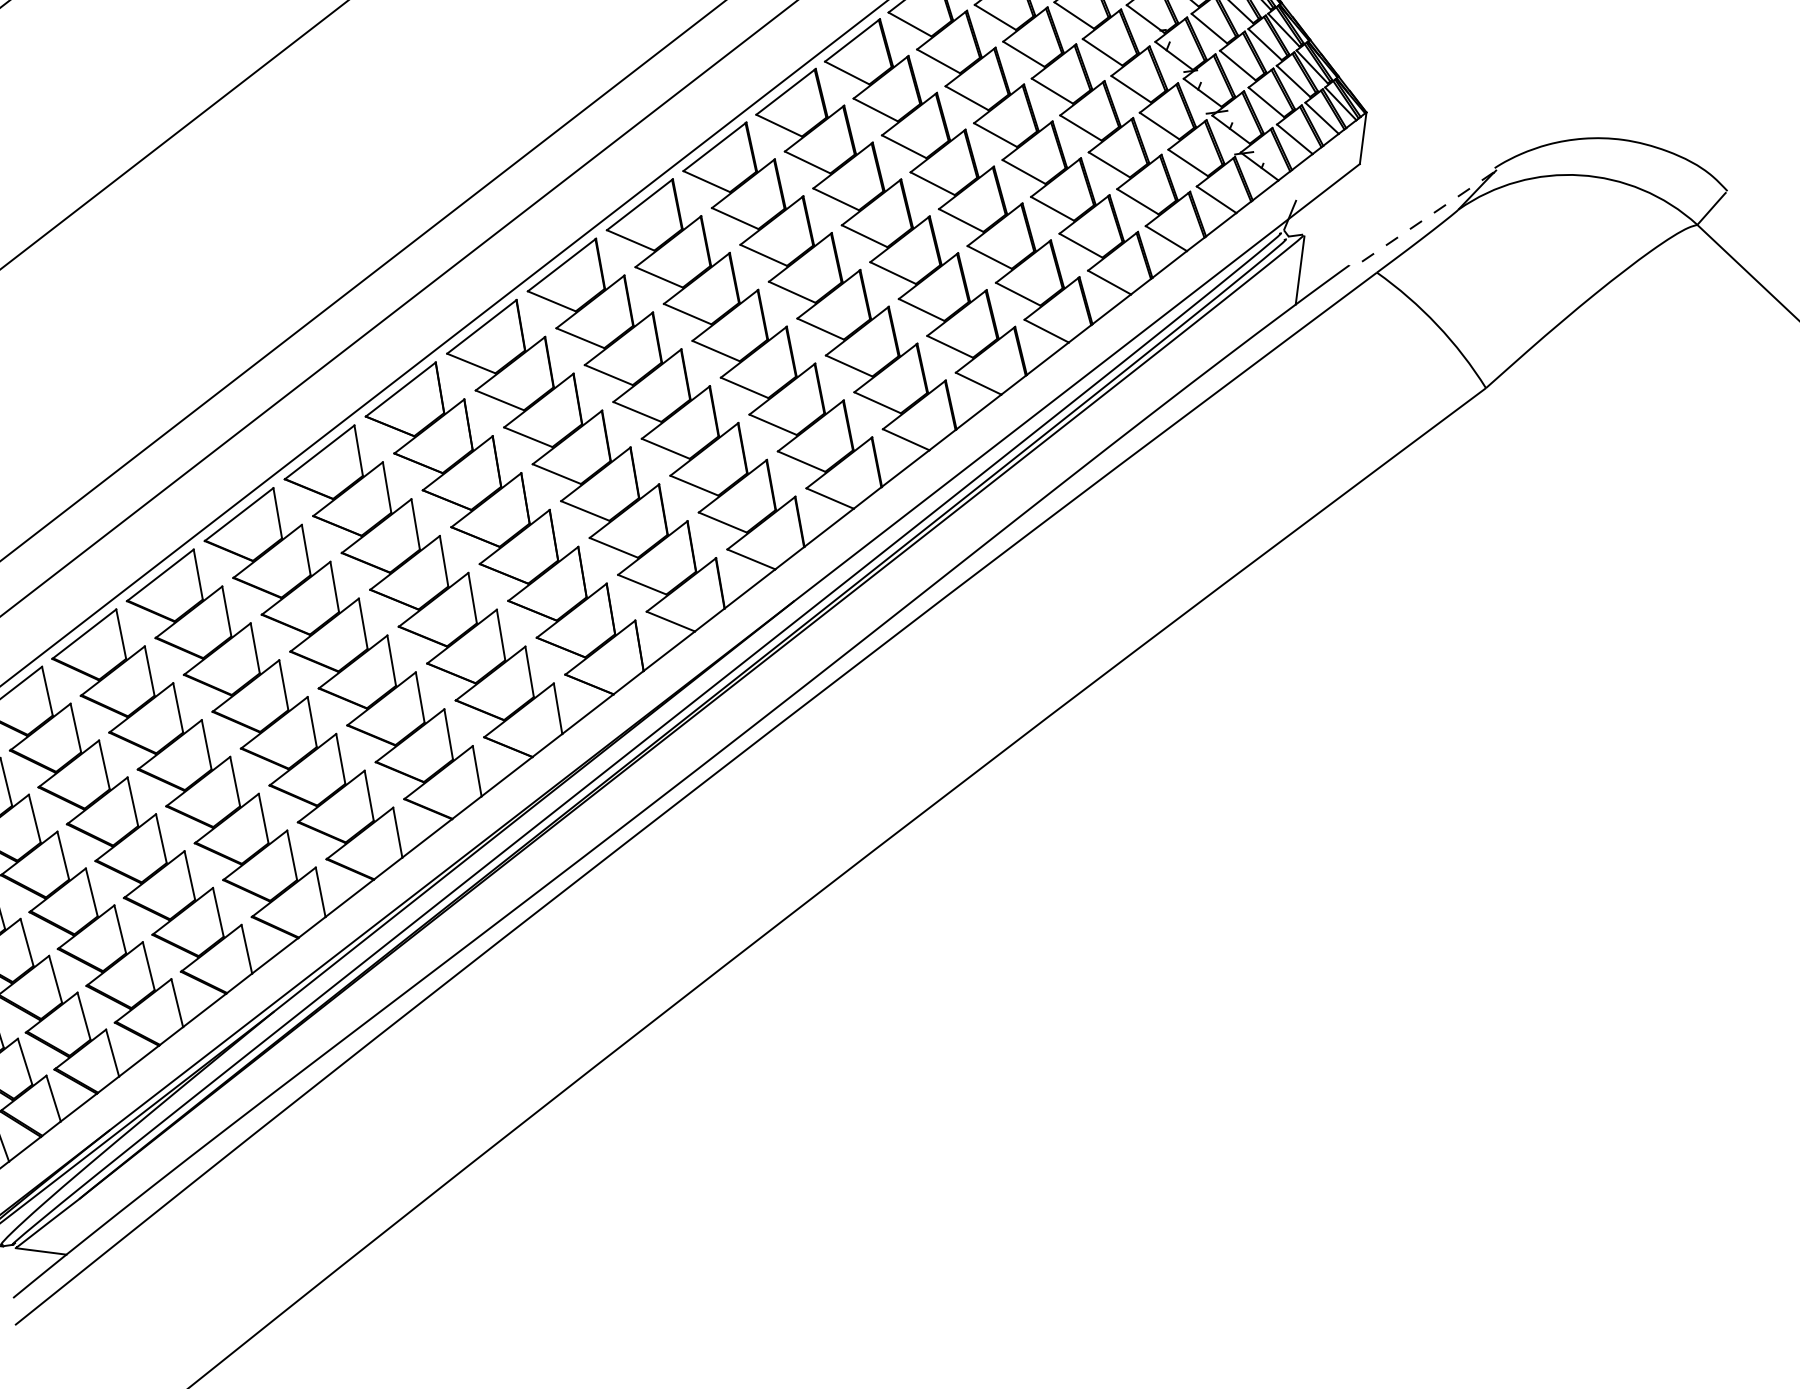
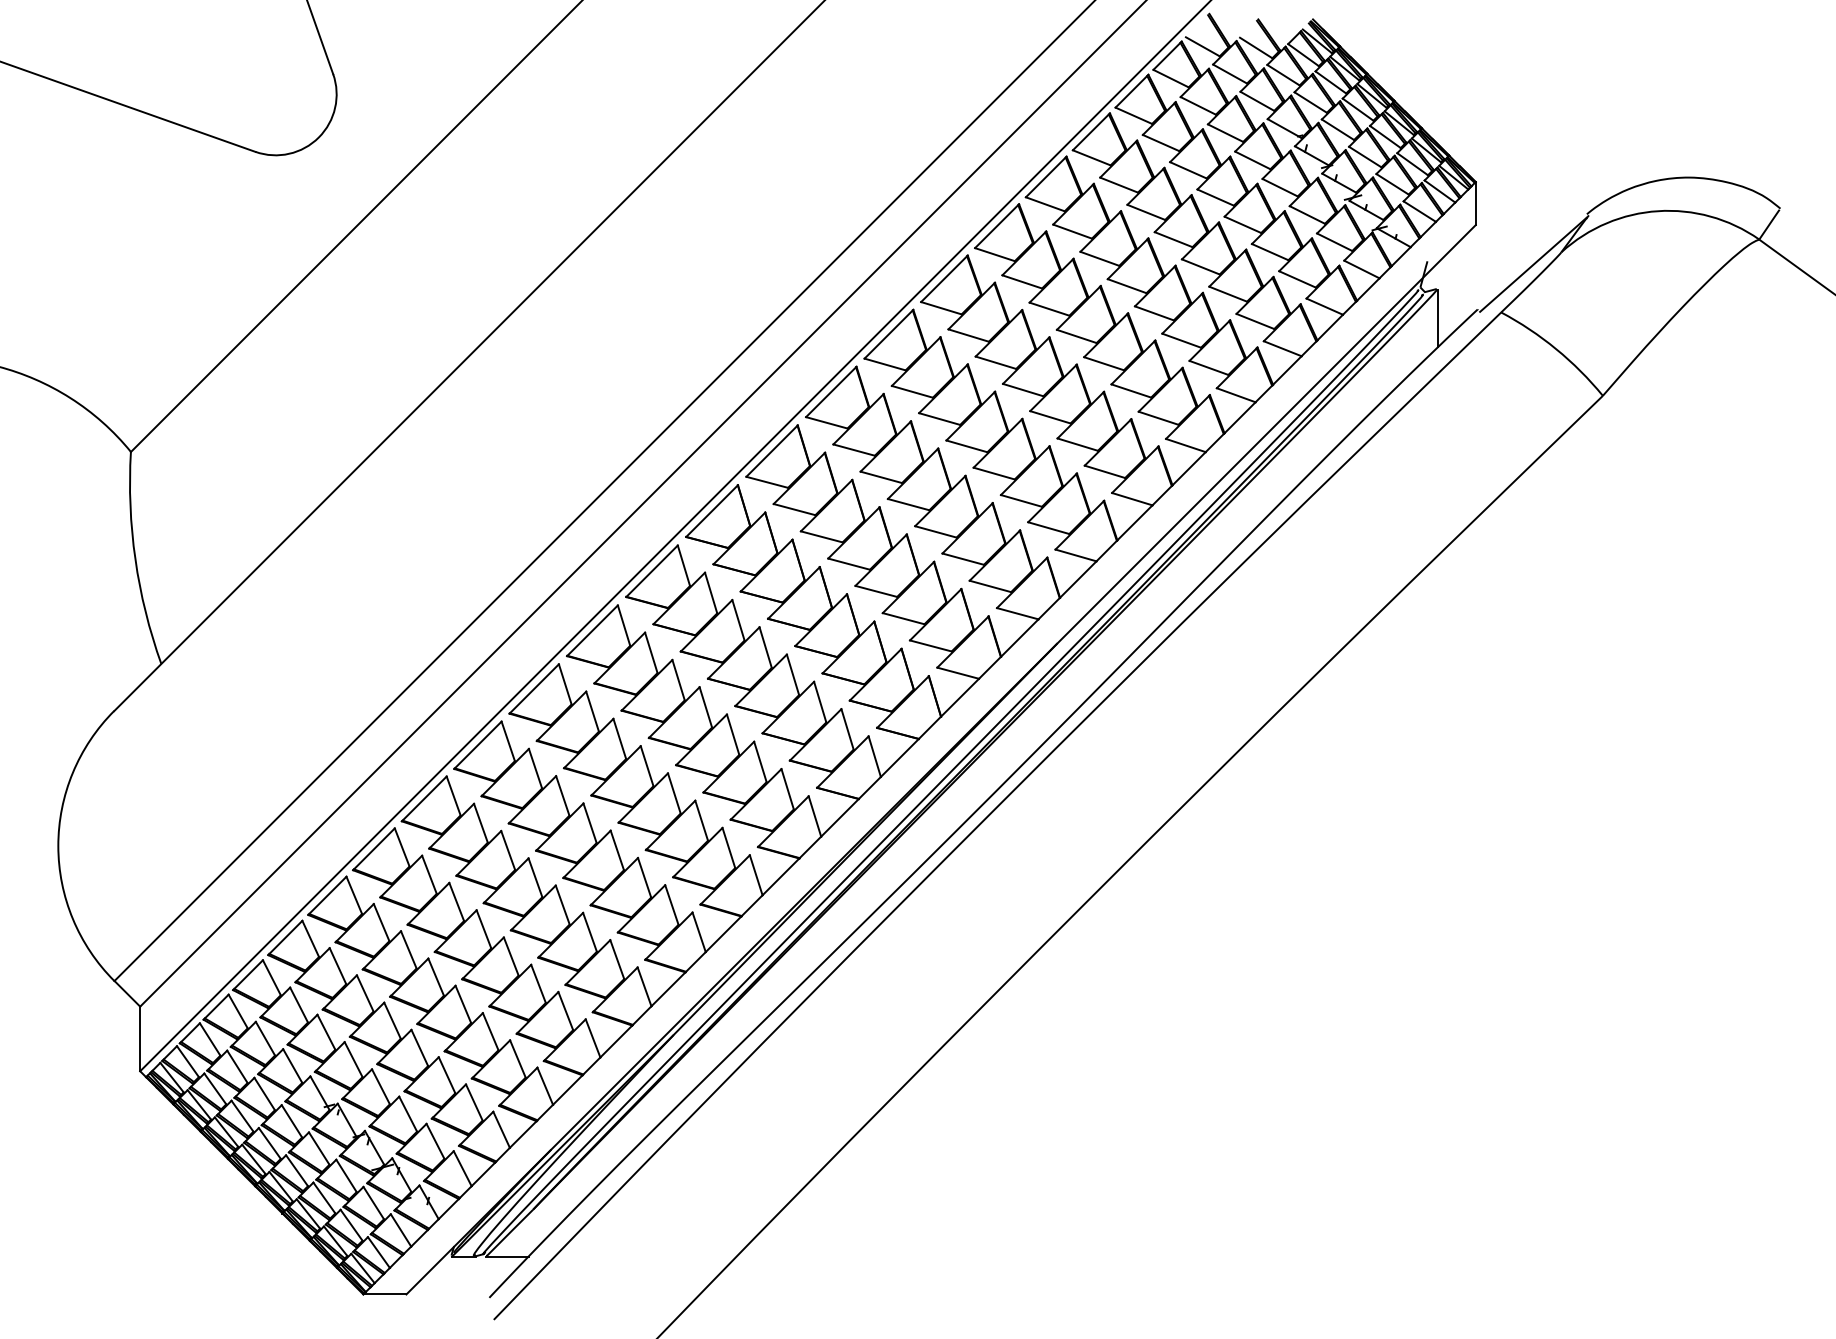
line: (1422, 221) -> (1533, 265), dashed -> solid

